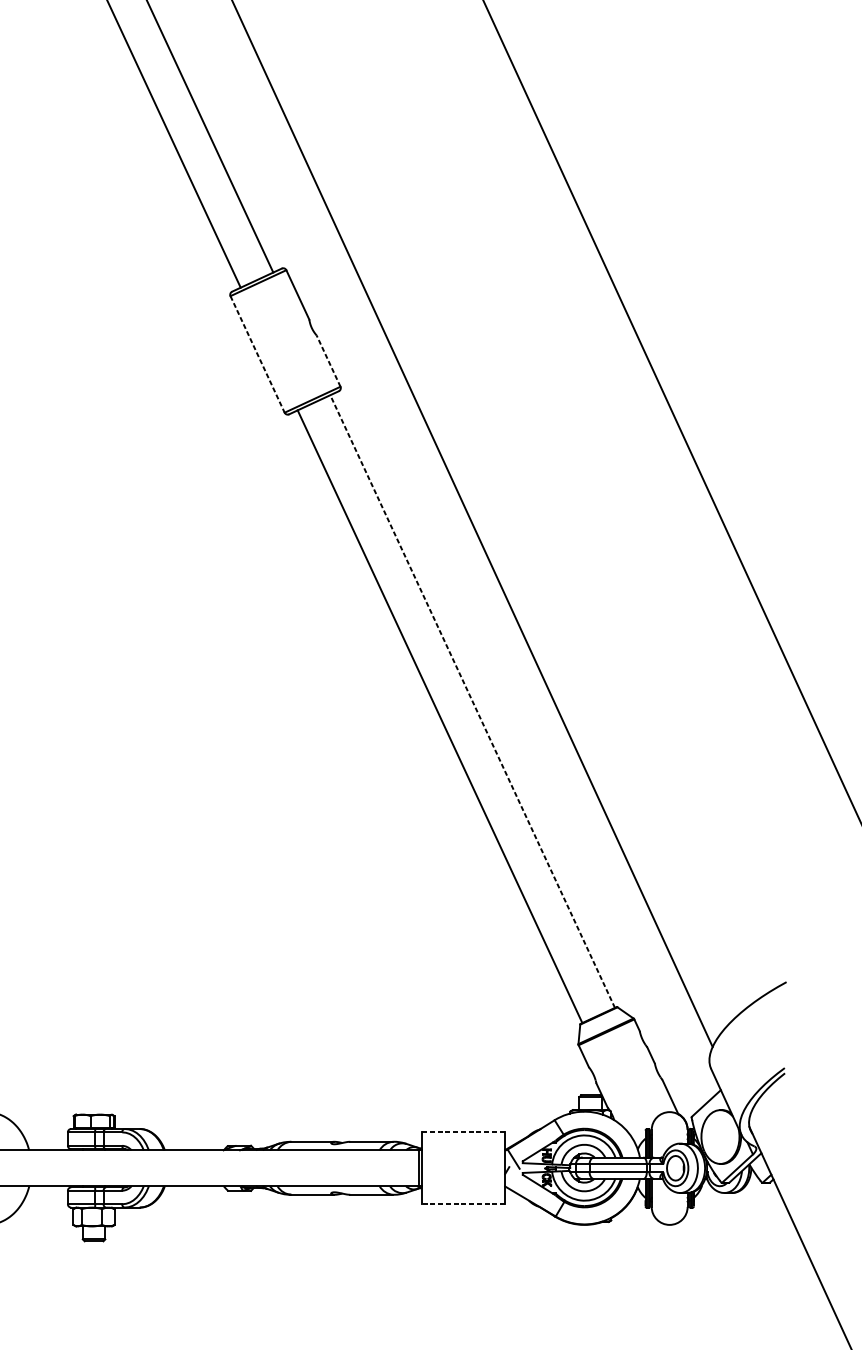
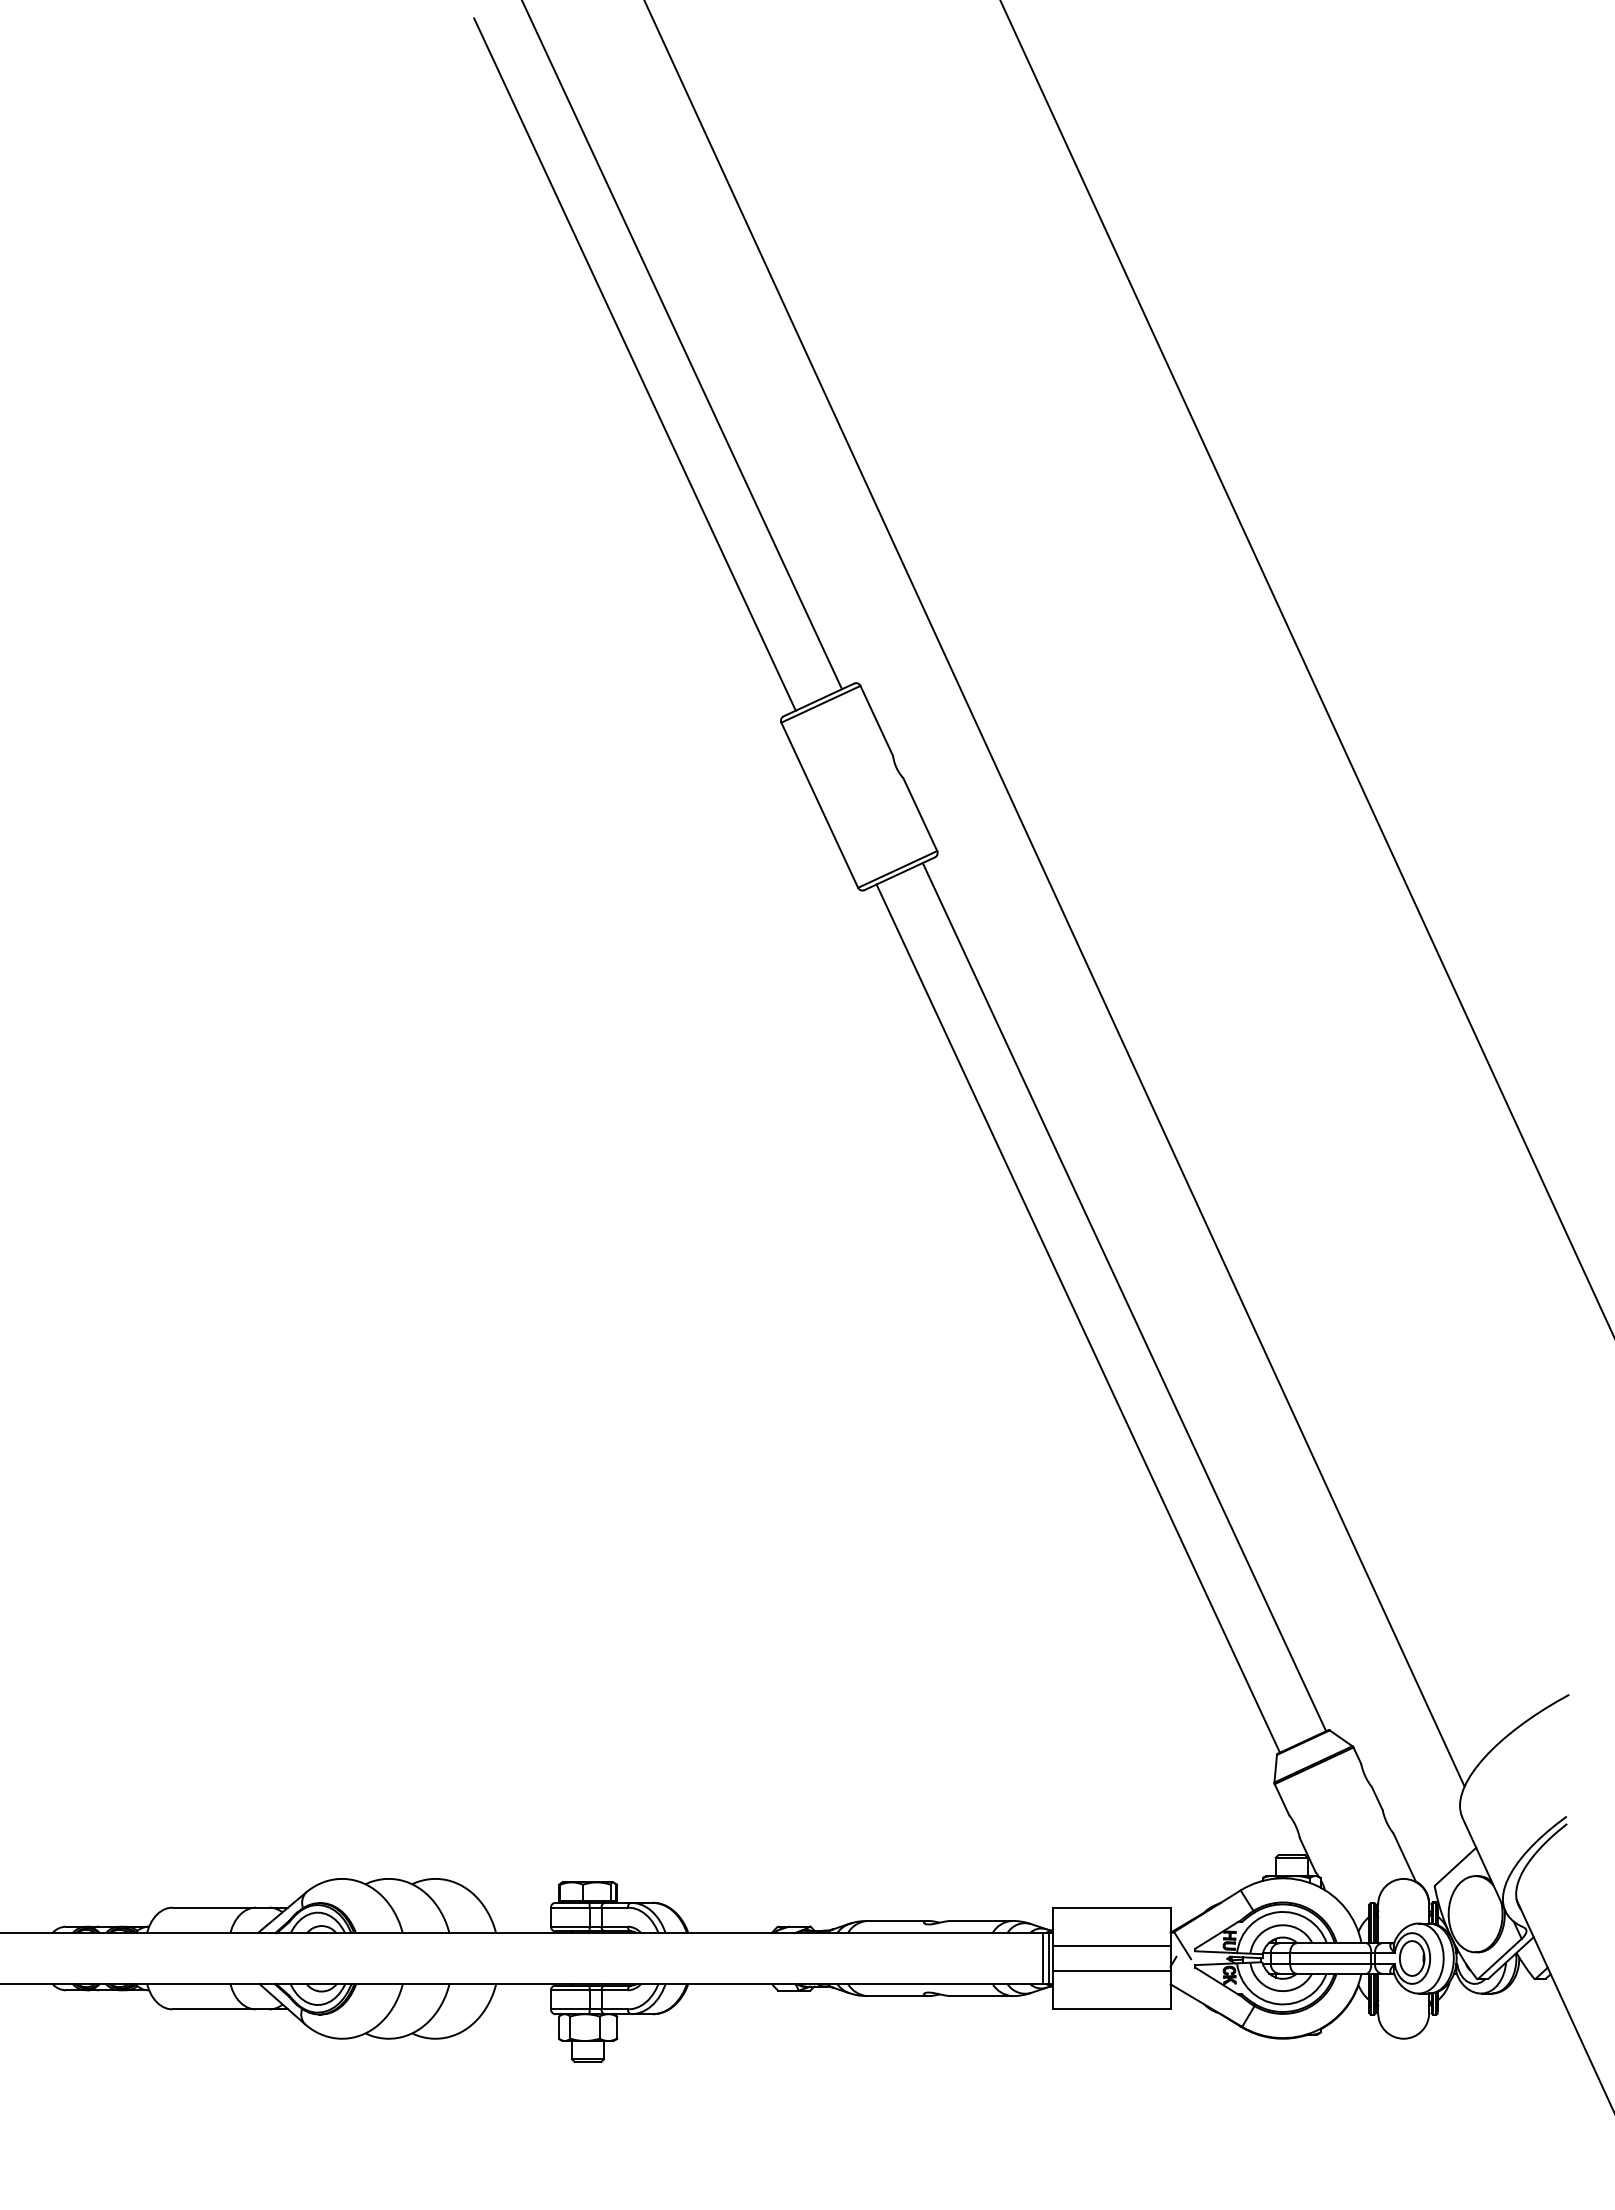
line: (257, 354) -> (819, 805), dashed -> solid
line: (328, 360) -> (920, 814), dashed -> solid
line: (472, 701) -> (1124, 1297), dashed -> solid
line: (463, 1132) -> (1111, 1907), dashed -> solid
line: (463, 1159) -> (1111, 1945), added
line: (415, 1168) -> (1043, 1958), added
line: (463, 1177) -> (1111, 1971), added
line: (463, 1204) -> (1111, 2009), dashed -> solid

